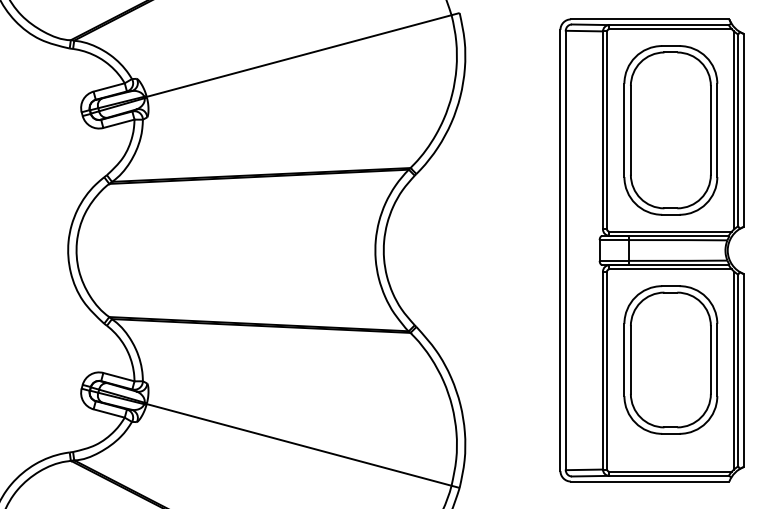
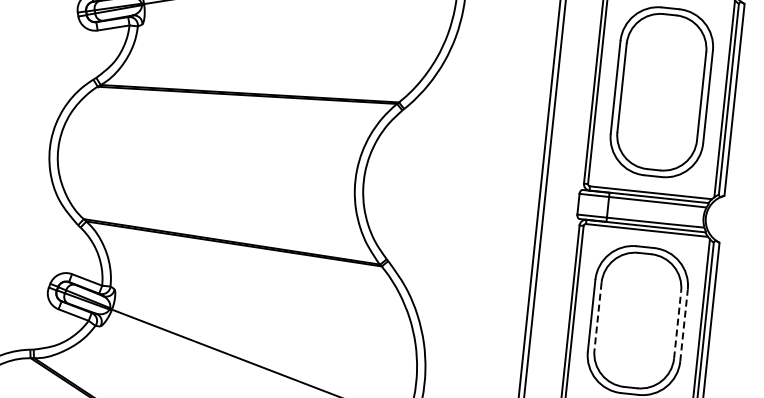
line: (717, 359) -> (684, 324), solid -> dashed
line: (630, 360) -> (597, 316), solid -> dashed
line: (710, 360) -> (677, 325), solid -> dashed

